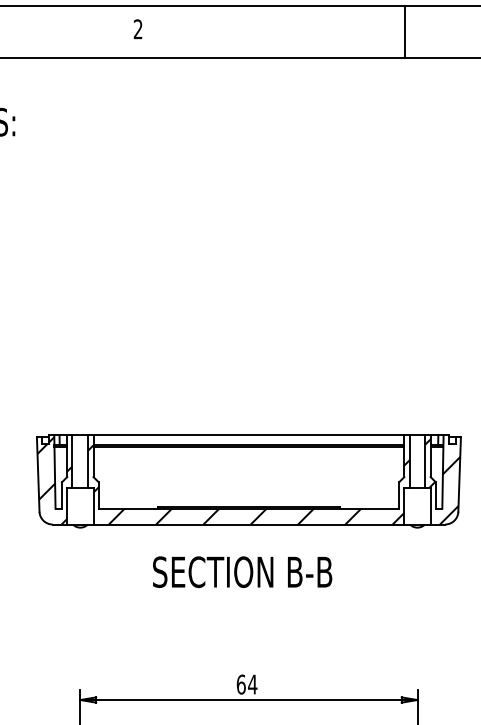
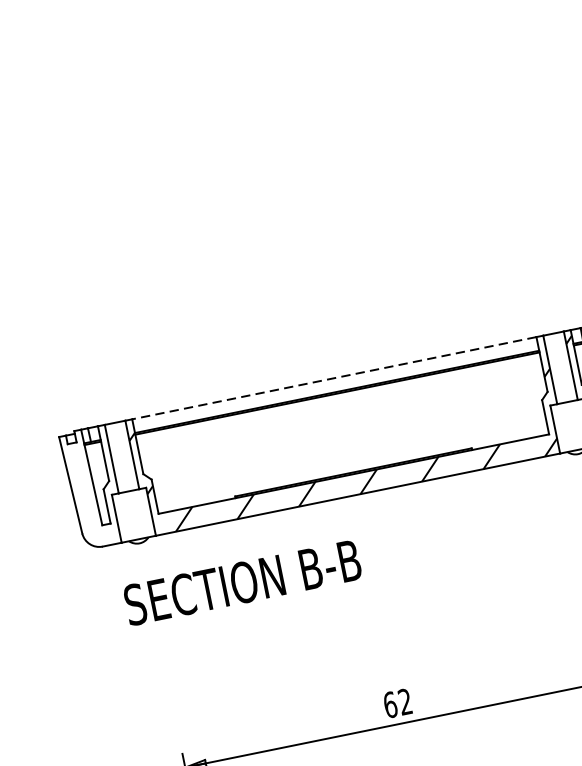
line: (248, 434) -> (333, 377), solid -> dashed
hatch: (54, 480) -> (93, 488), removed
text: (242, 571) -> (242, 581), moved
text: (252, 684) -> (405, 701), 64 -> 62

